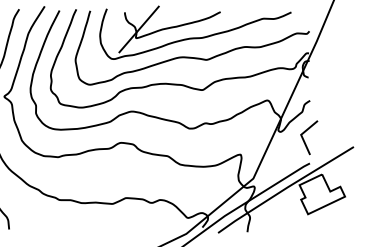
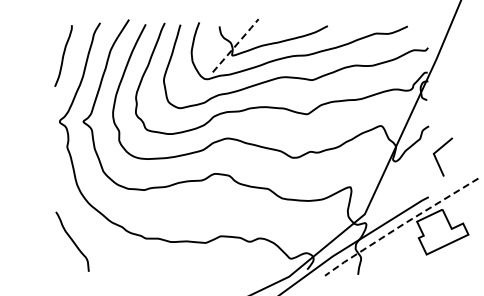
line: (139, 28) -> (236, 44), solid -> dashed
line: (304, 139) -> (437, 159), moved
line: (284, 189) -> (400, 226), solid -> dashed

